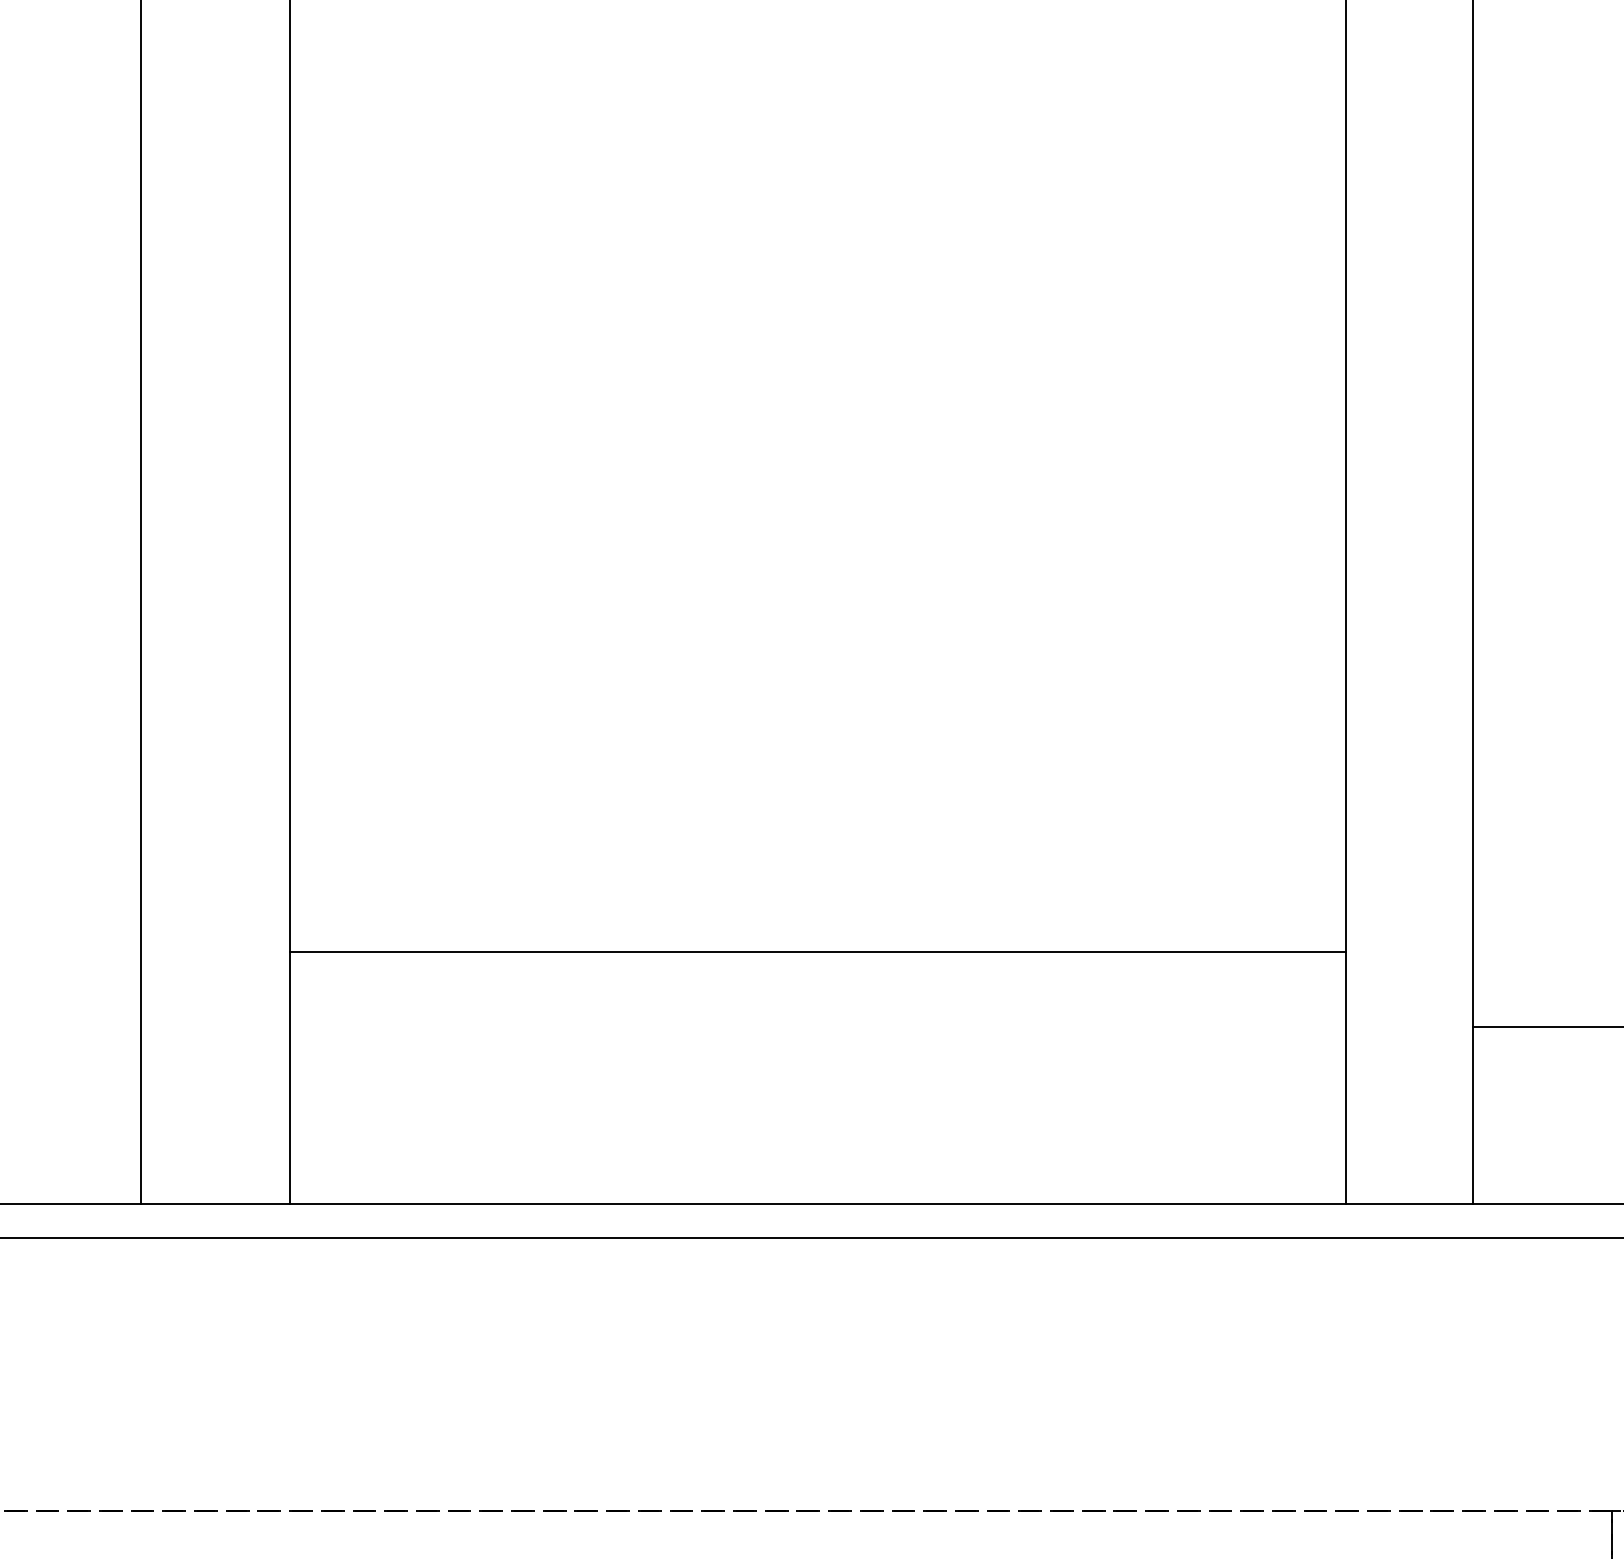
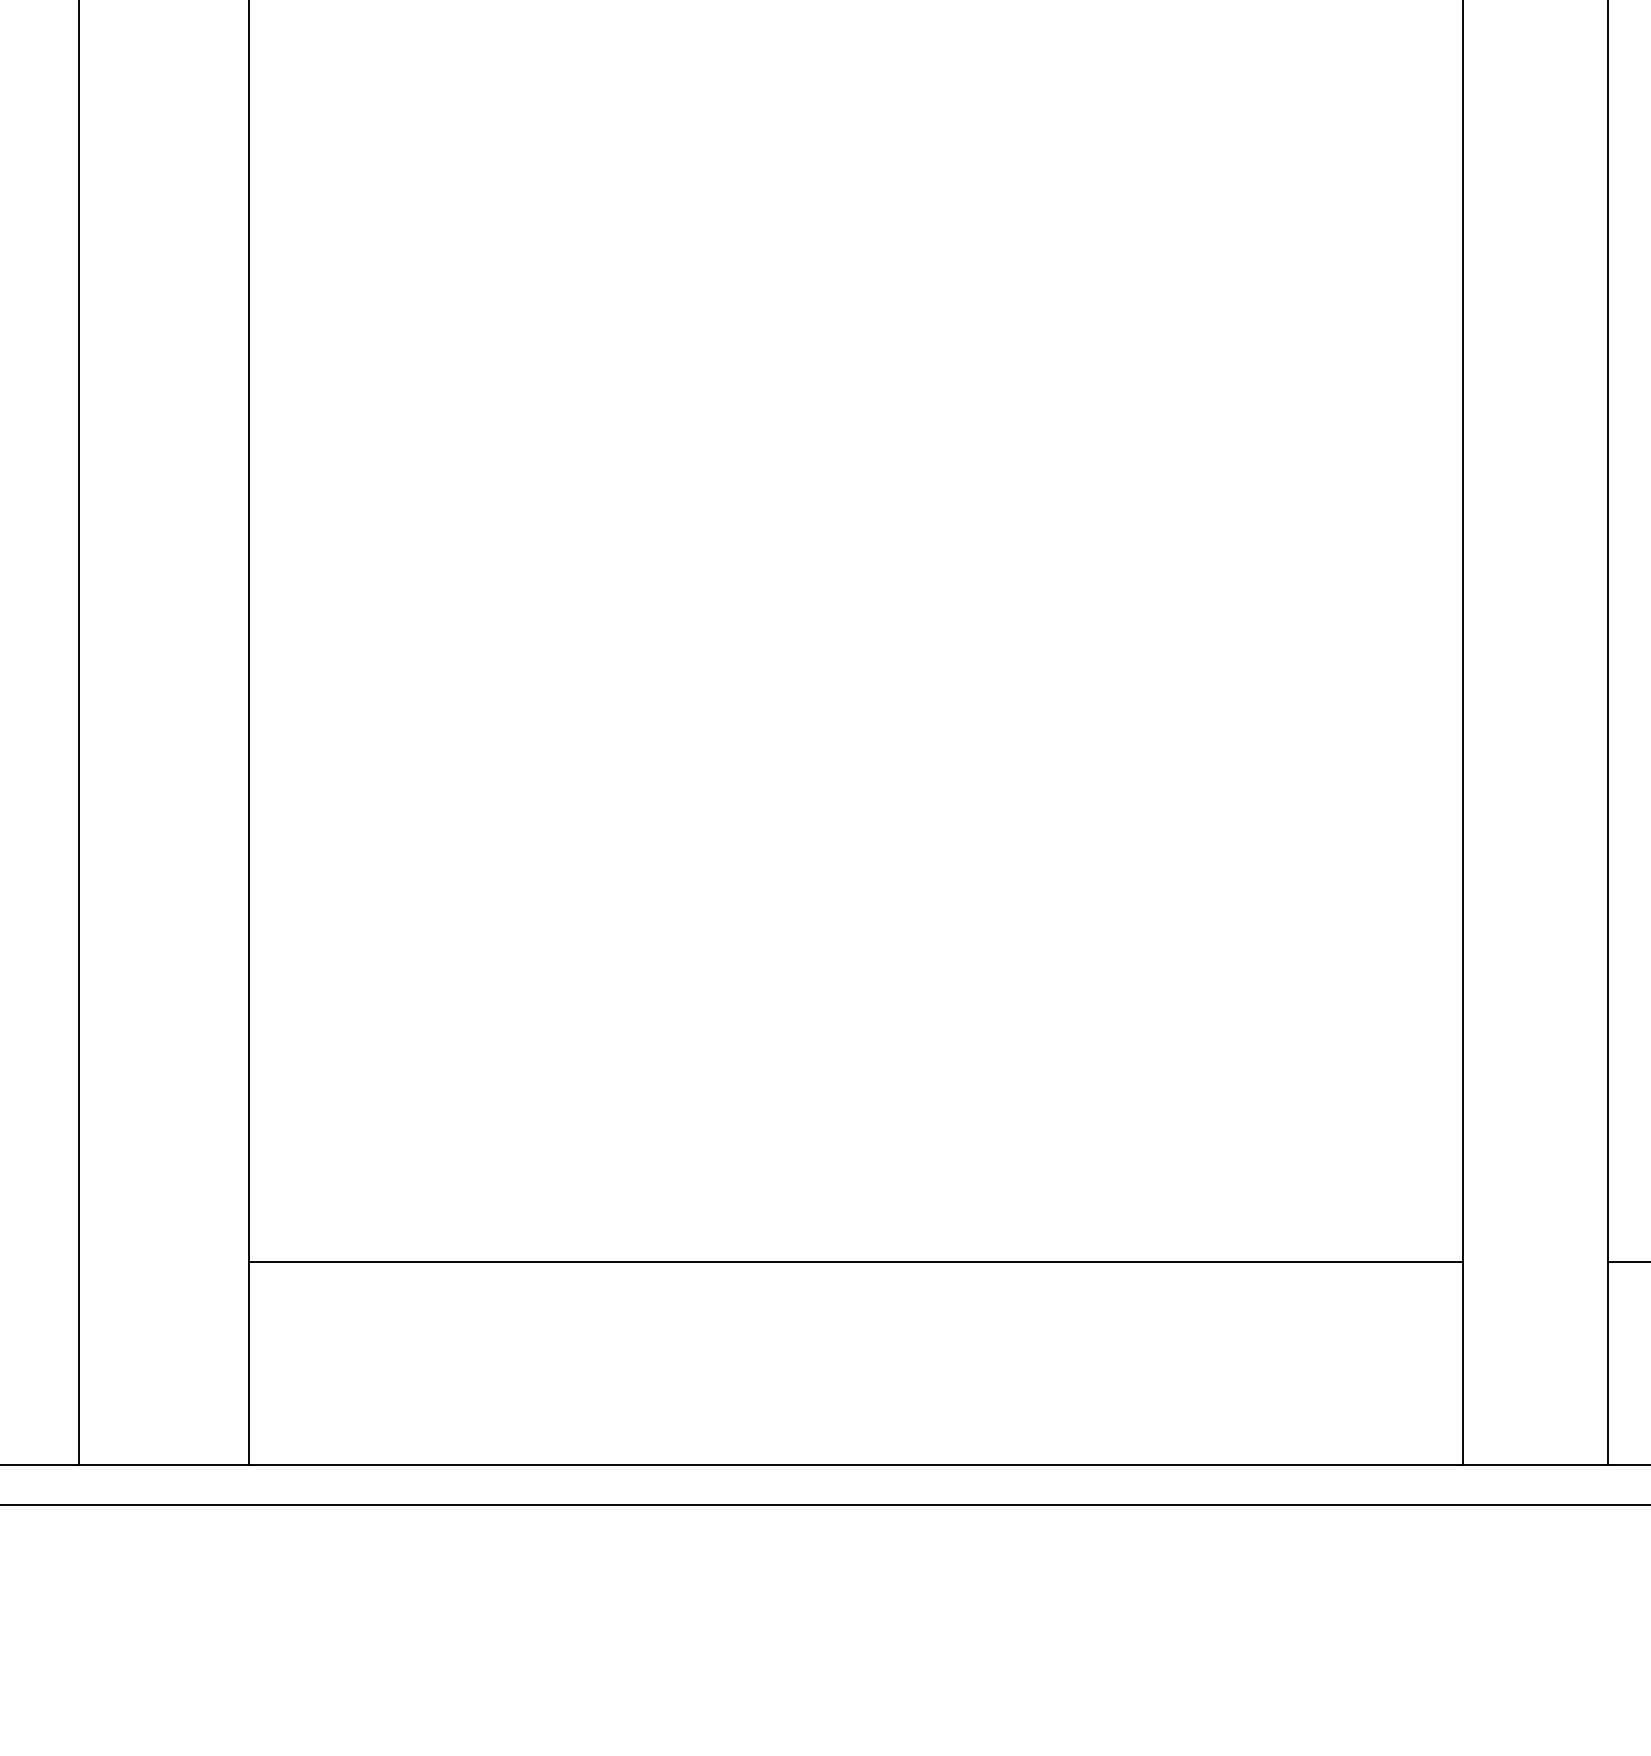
line: (817, 951) -> (855, 1261), moved

